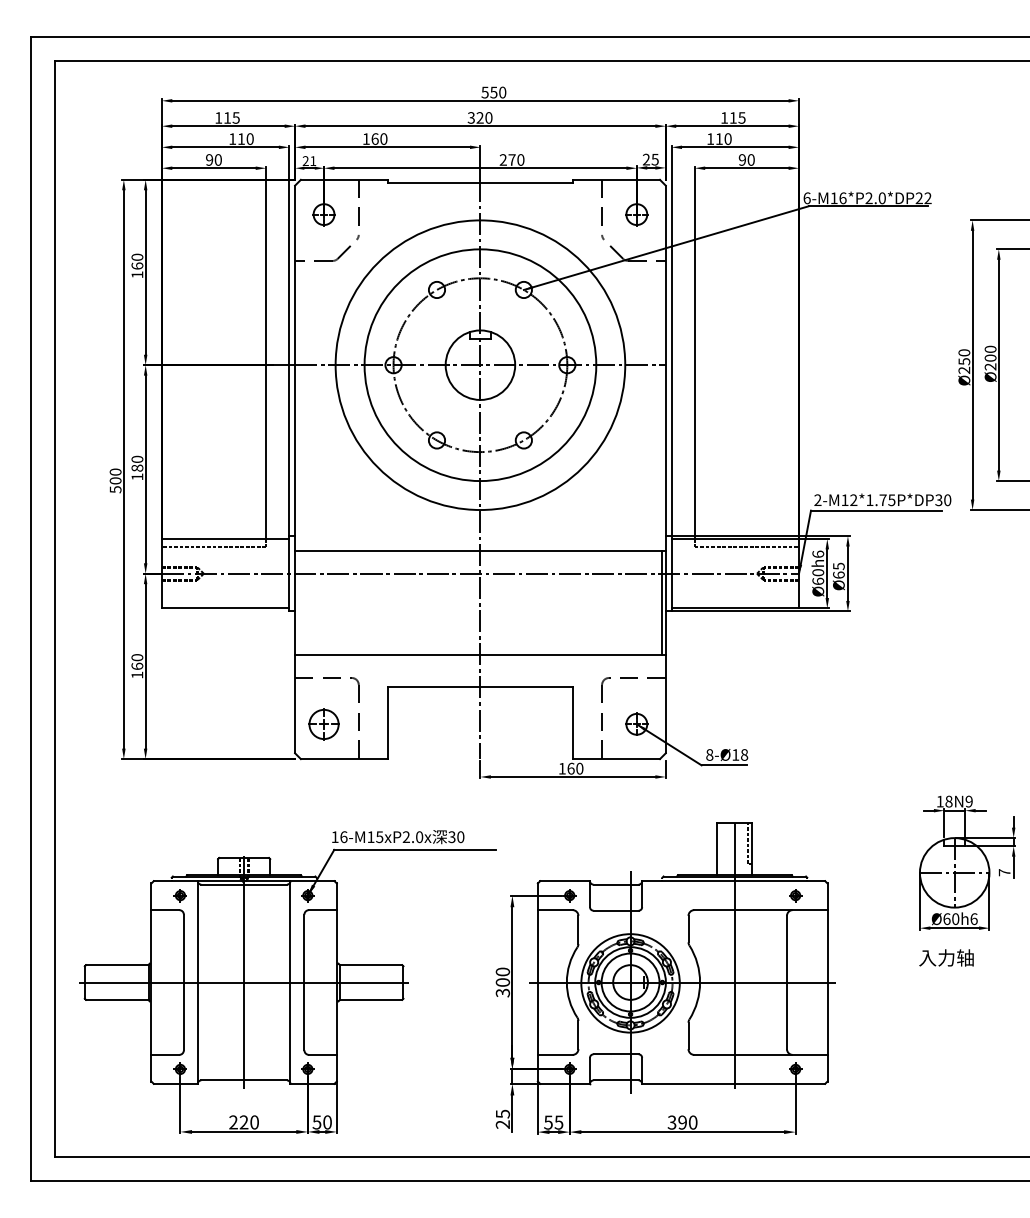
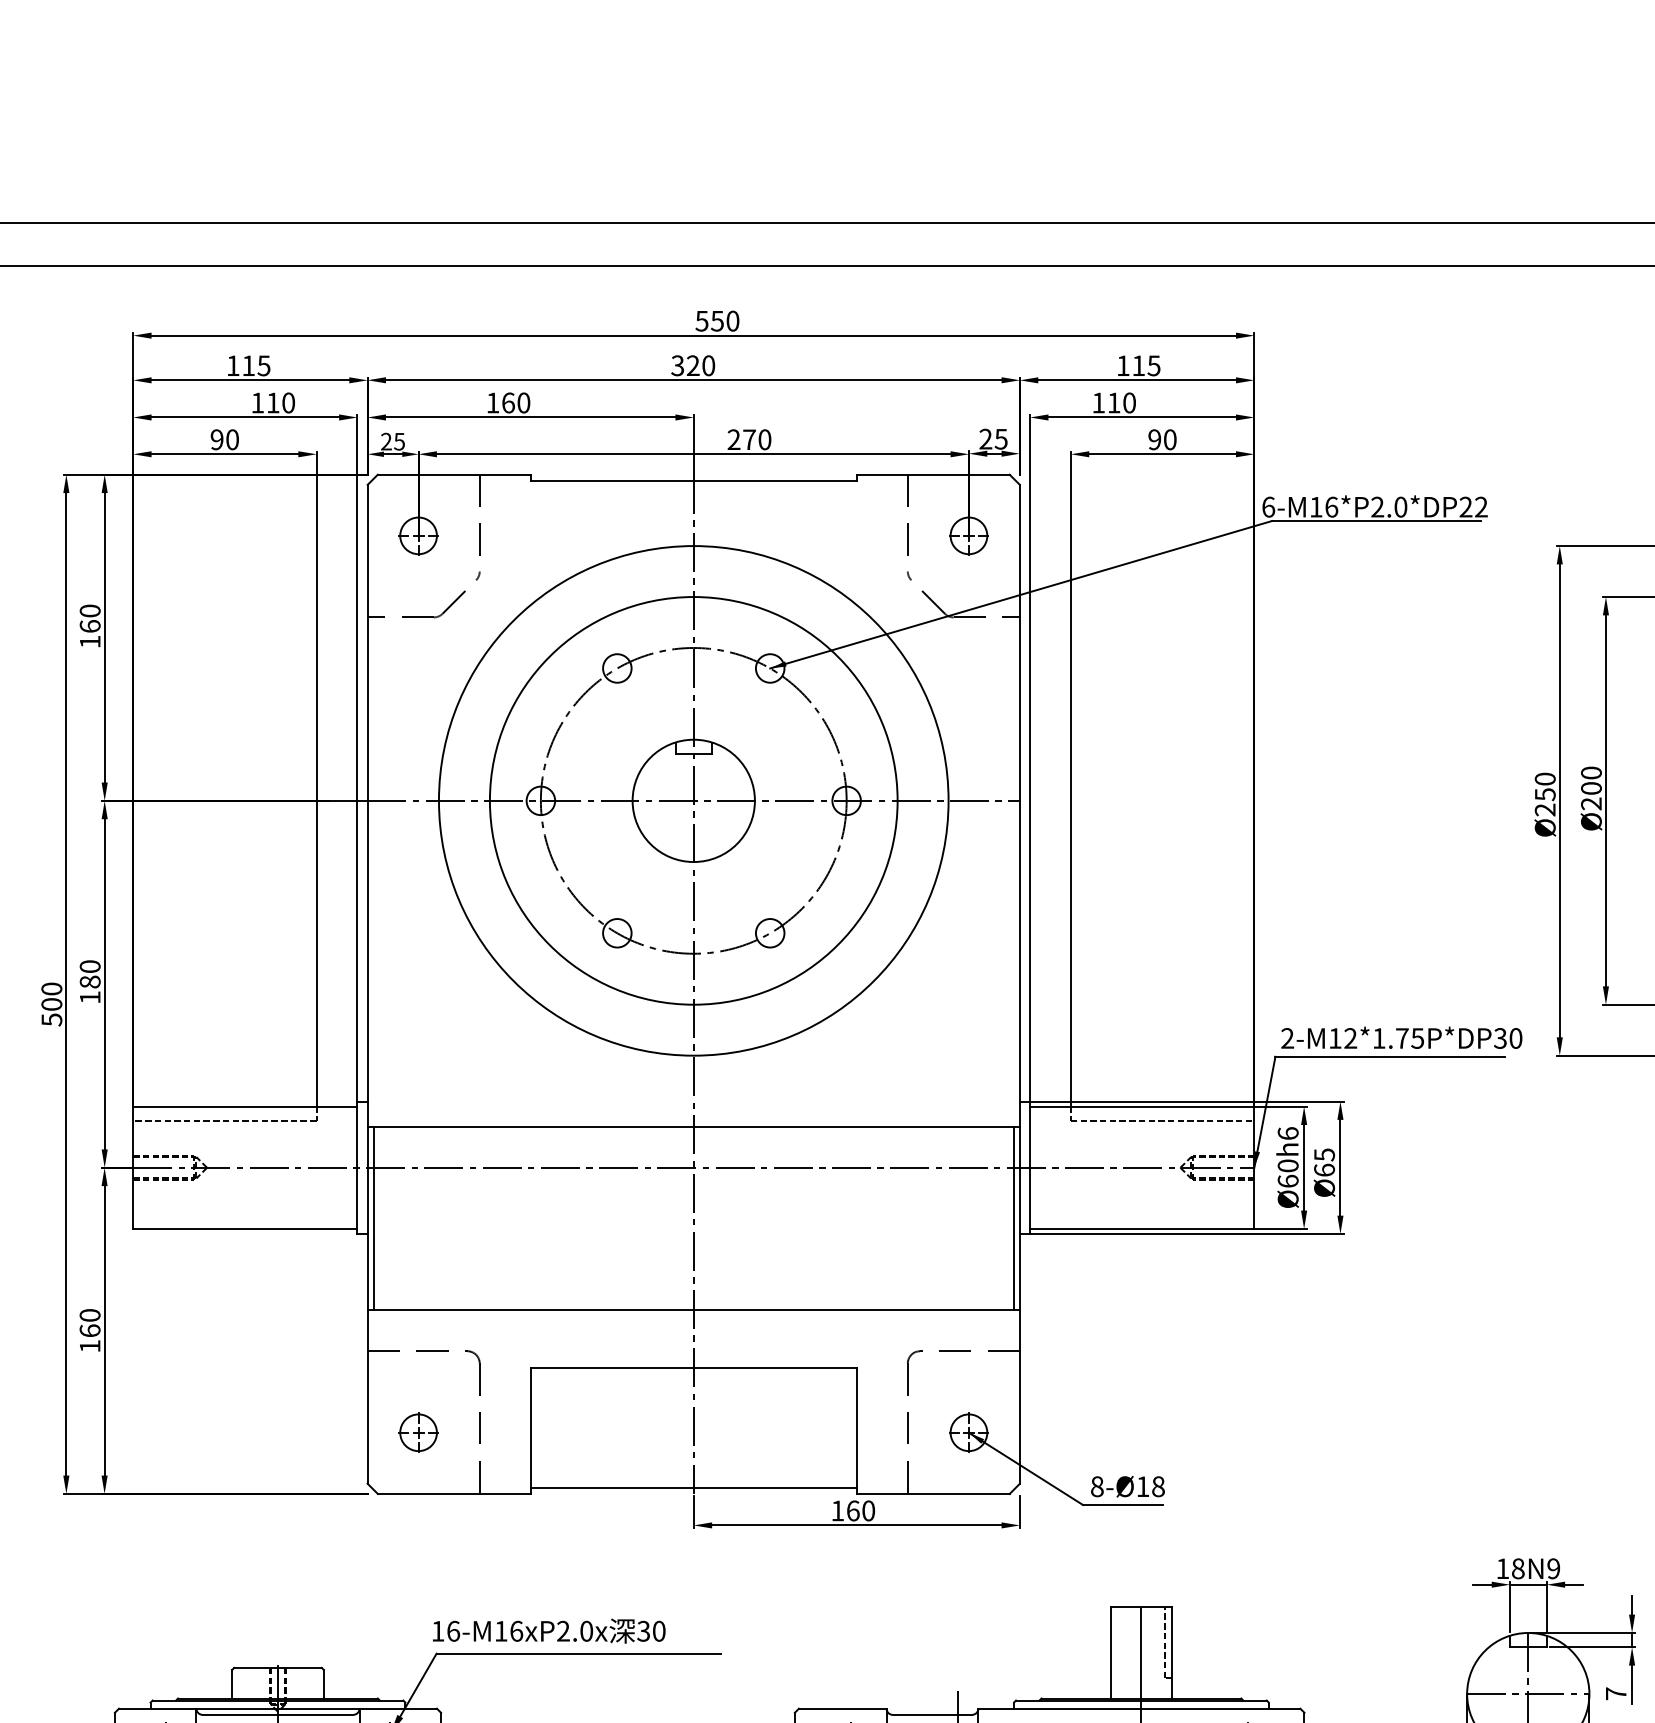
text: (313, 161) -> (400, 442), 21 -> 25
line: (298, 602) -> (373, 1218), added
part: (323, 723) -> (417, 1431), size x0.71
line: (480, 755) -> (693, 1487), added
text: (379, 836) -> (516, 1630), 16-M15xP2.0x -> 16-M16xP2.0x

